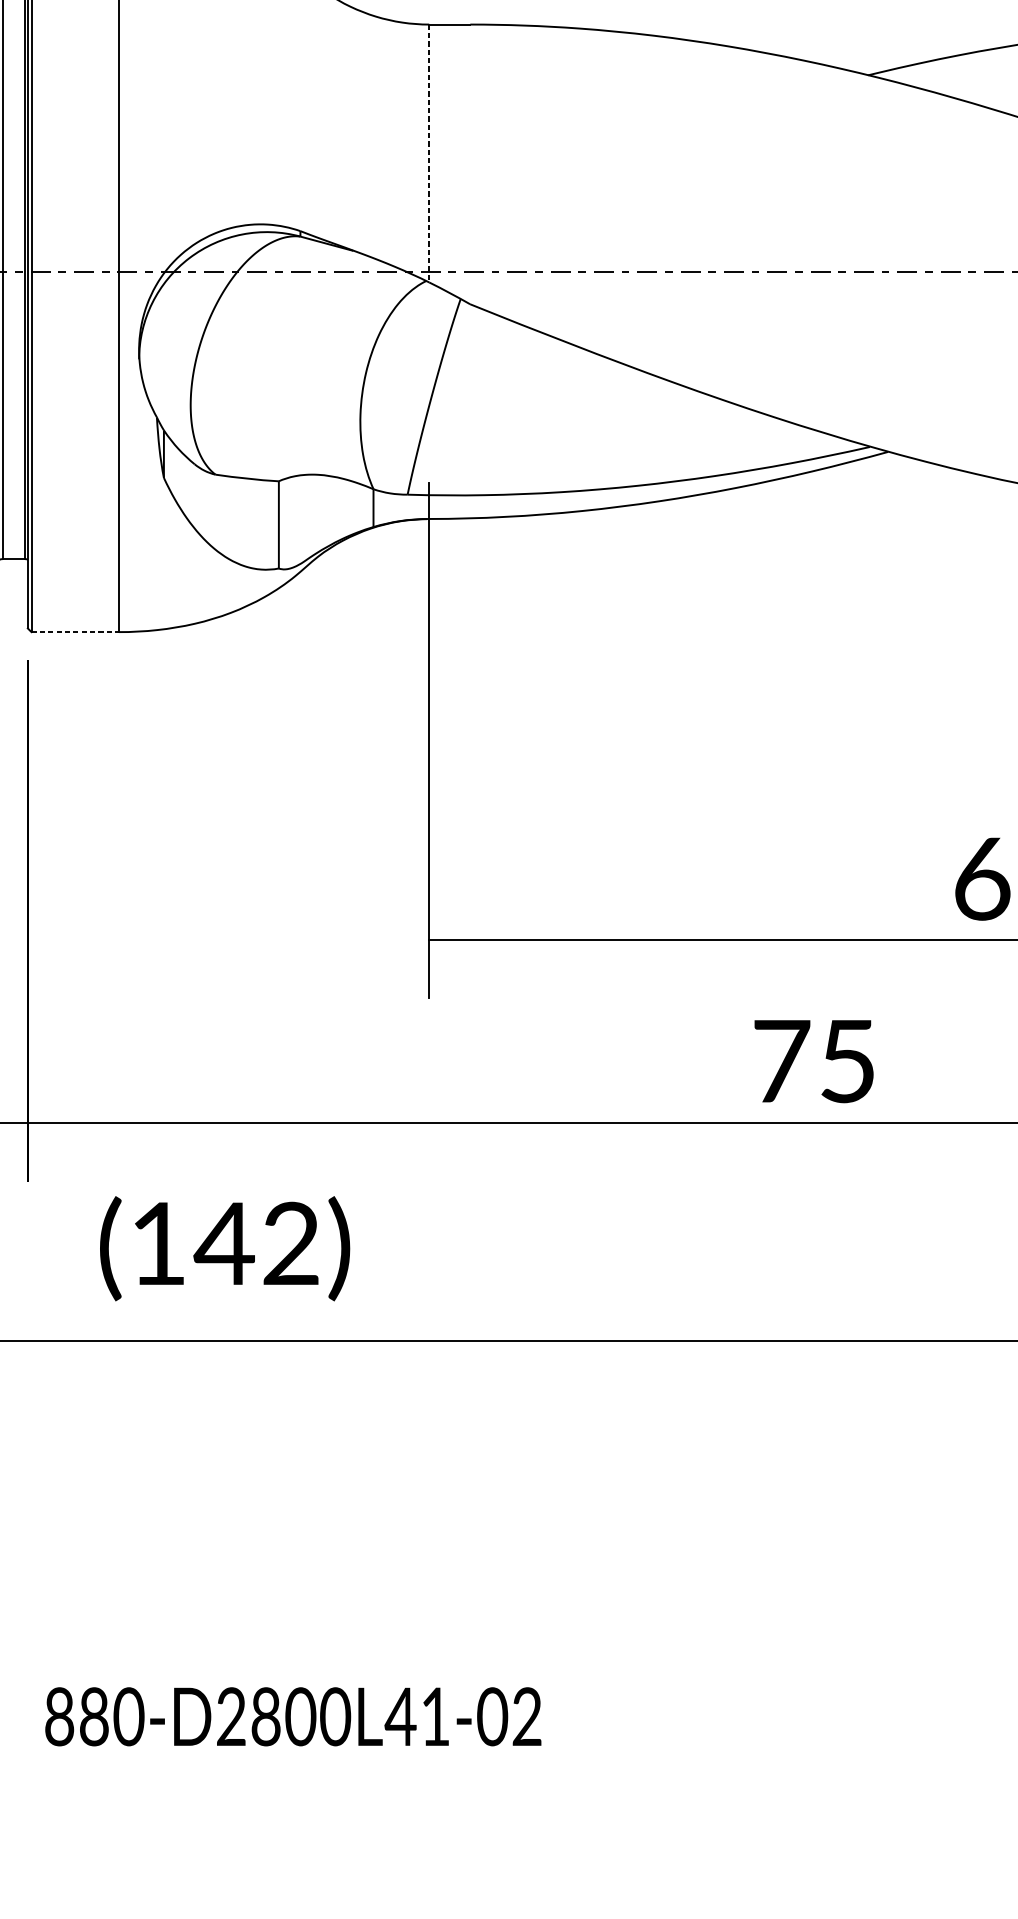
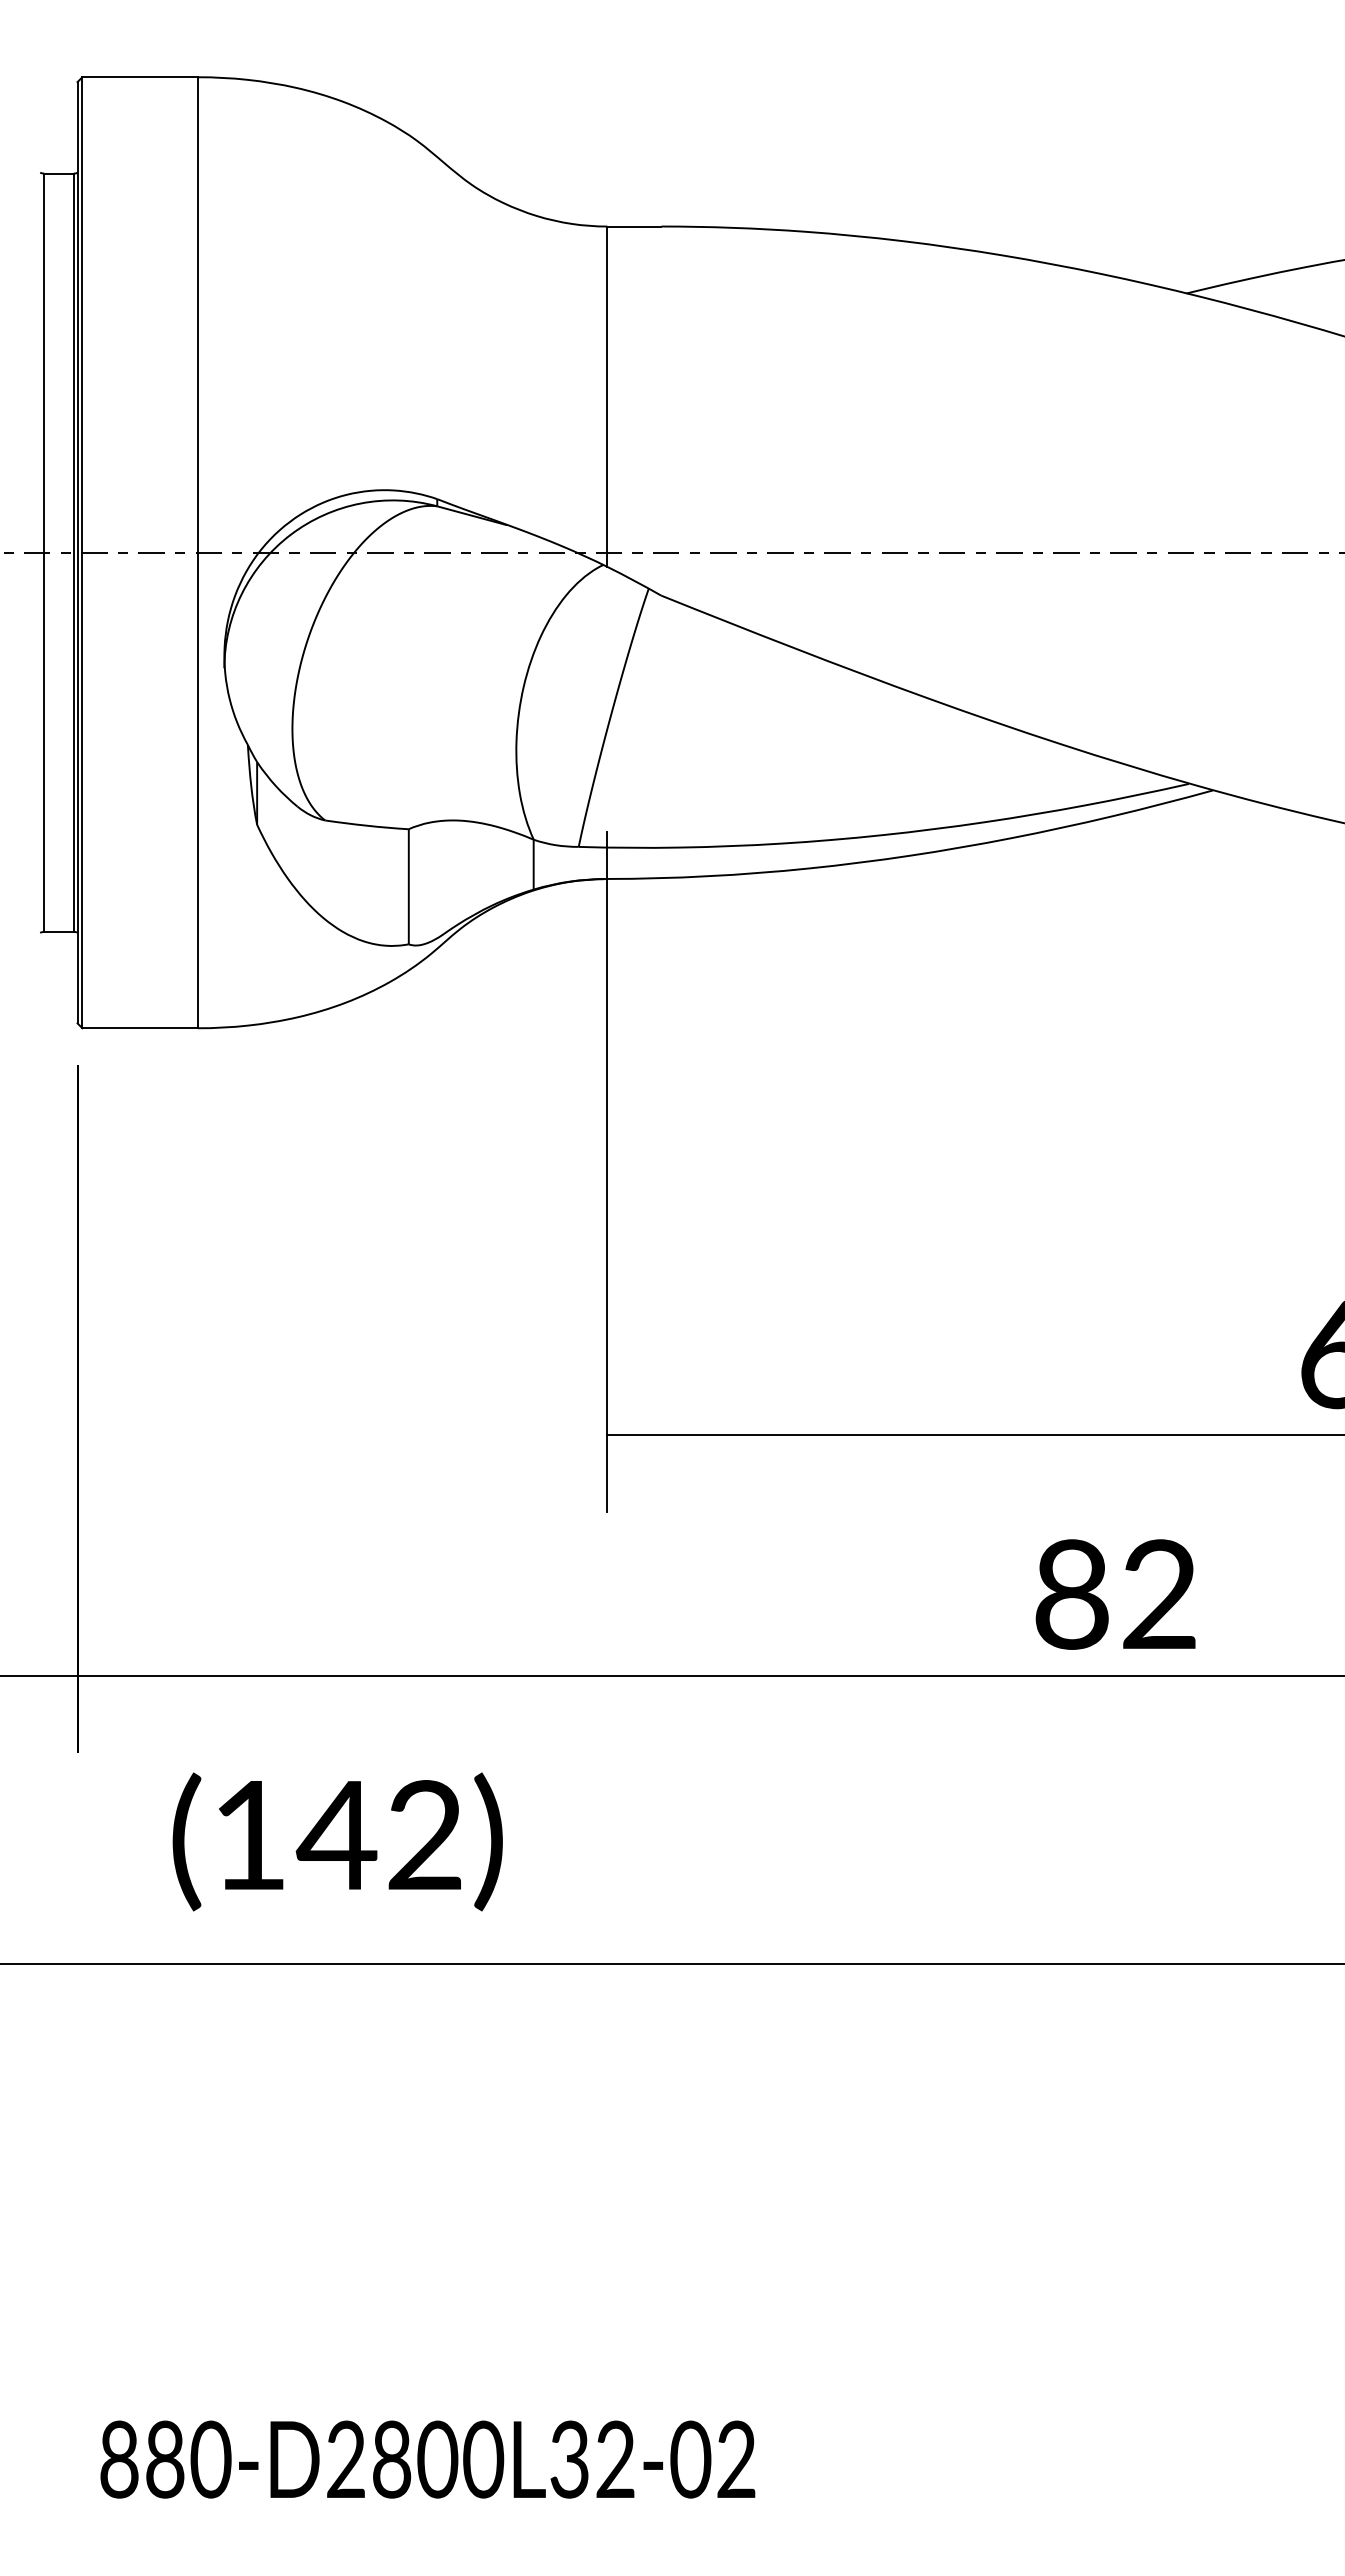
line: (429, 154) -> (607, 397), dashed -> solid
line: (75, 632) -> (140, 1028), dashed -> solid
text: (814, 1061) -> (1115, 1594), 75 -> 82
text: (417, 1716) -> (591, 2459), 880-D2800L41-02 -> 880-D2800L32-02

